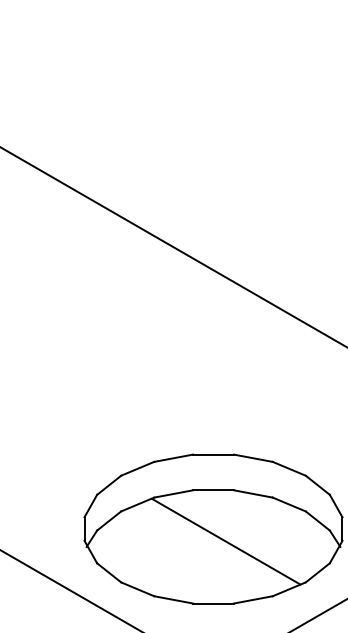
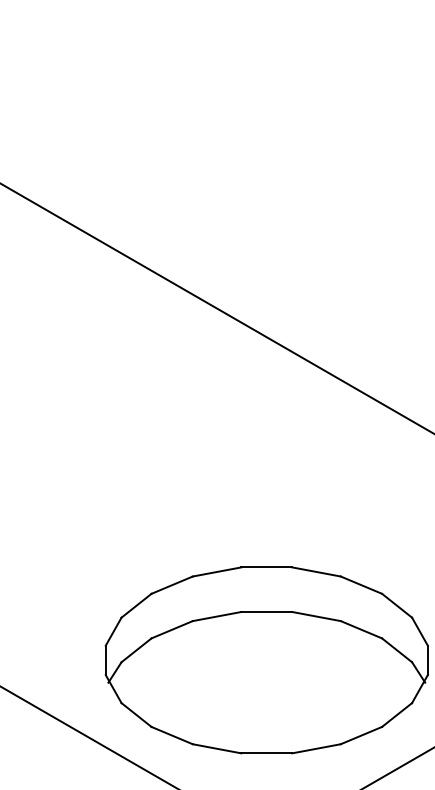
line: (226, 541) -> (282, 676), removed

